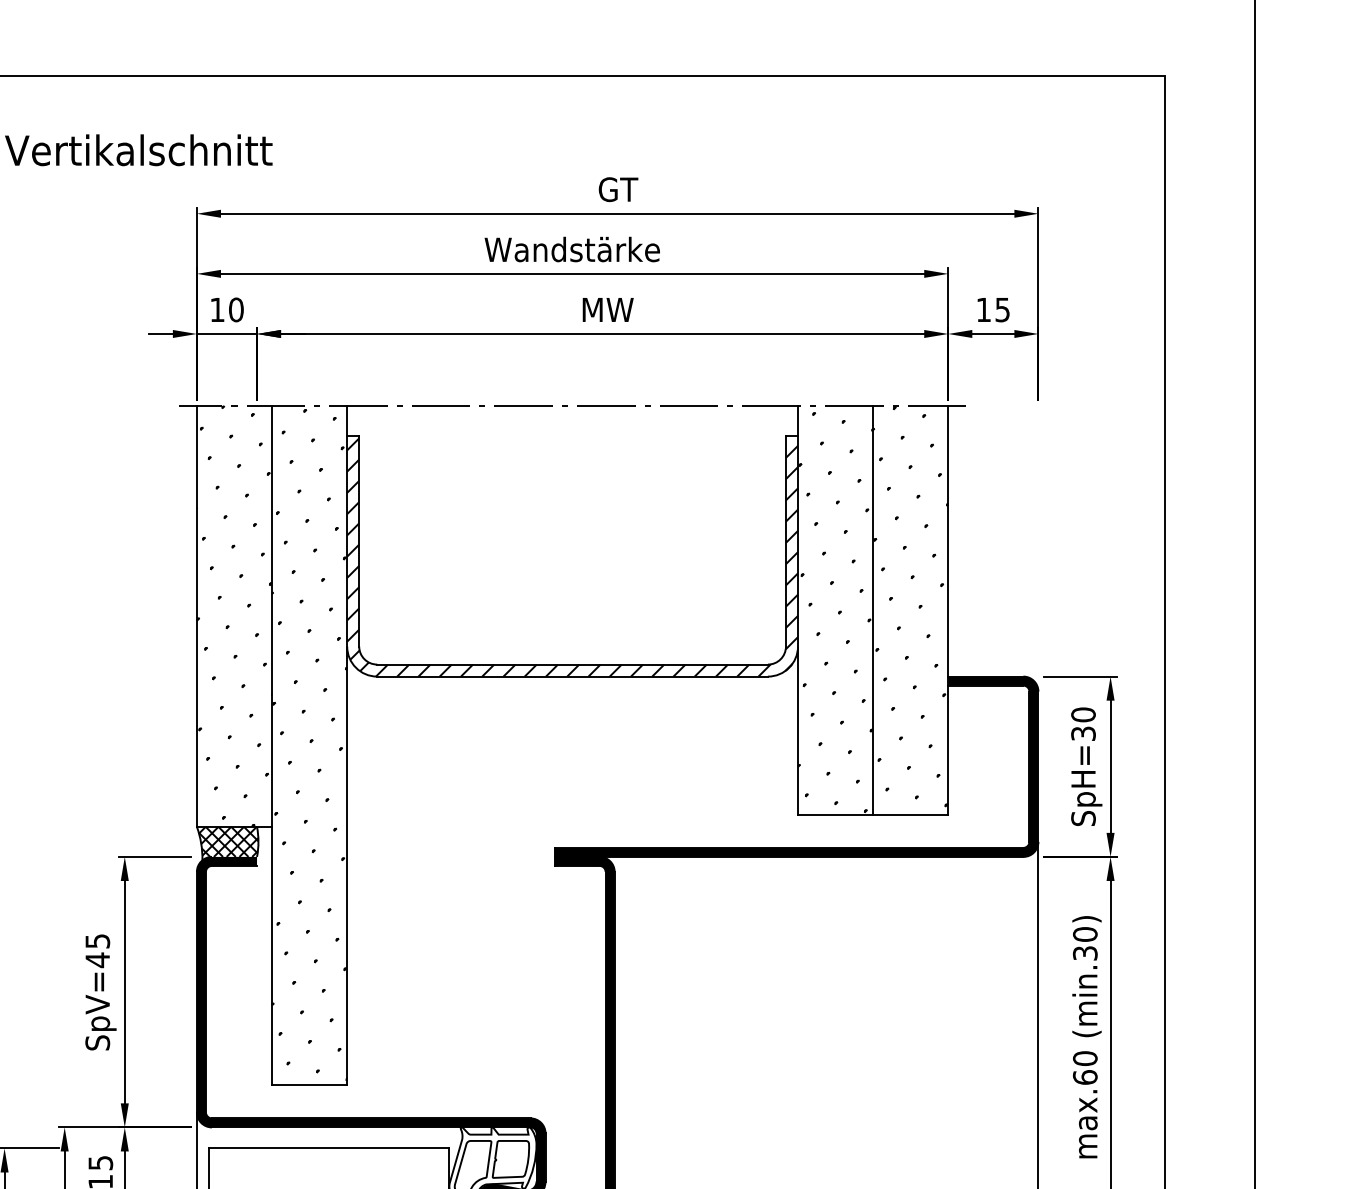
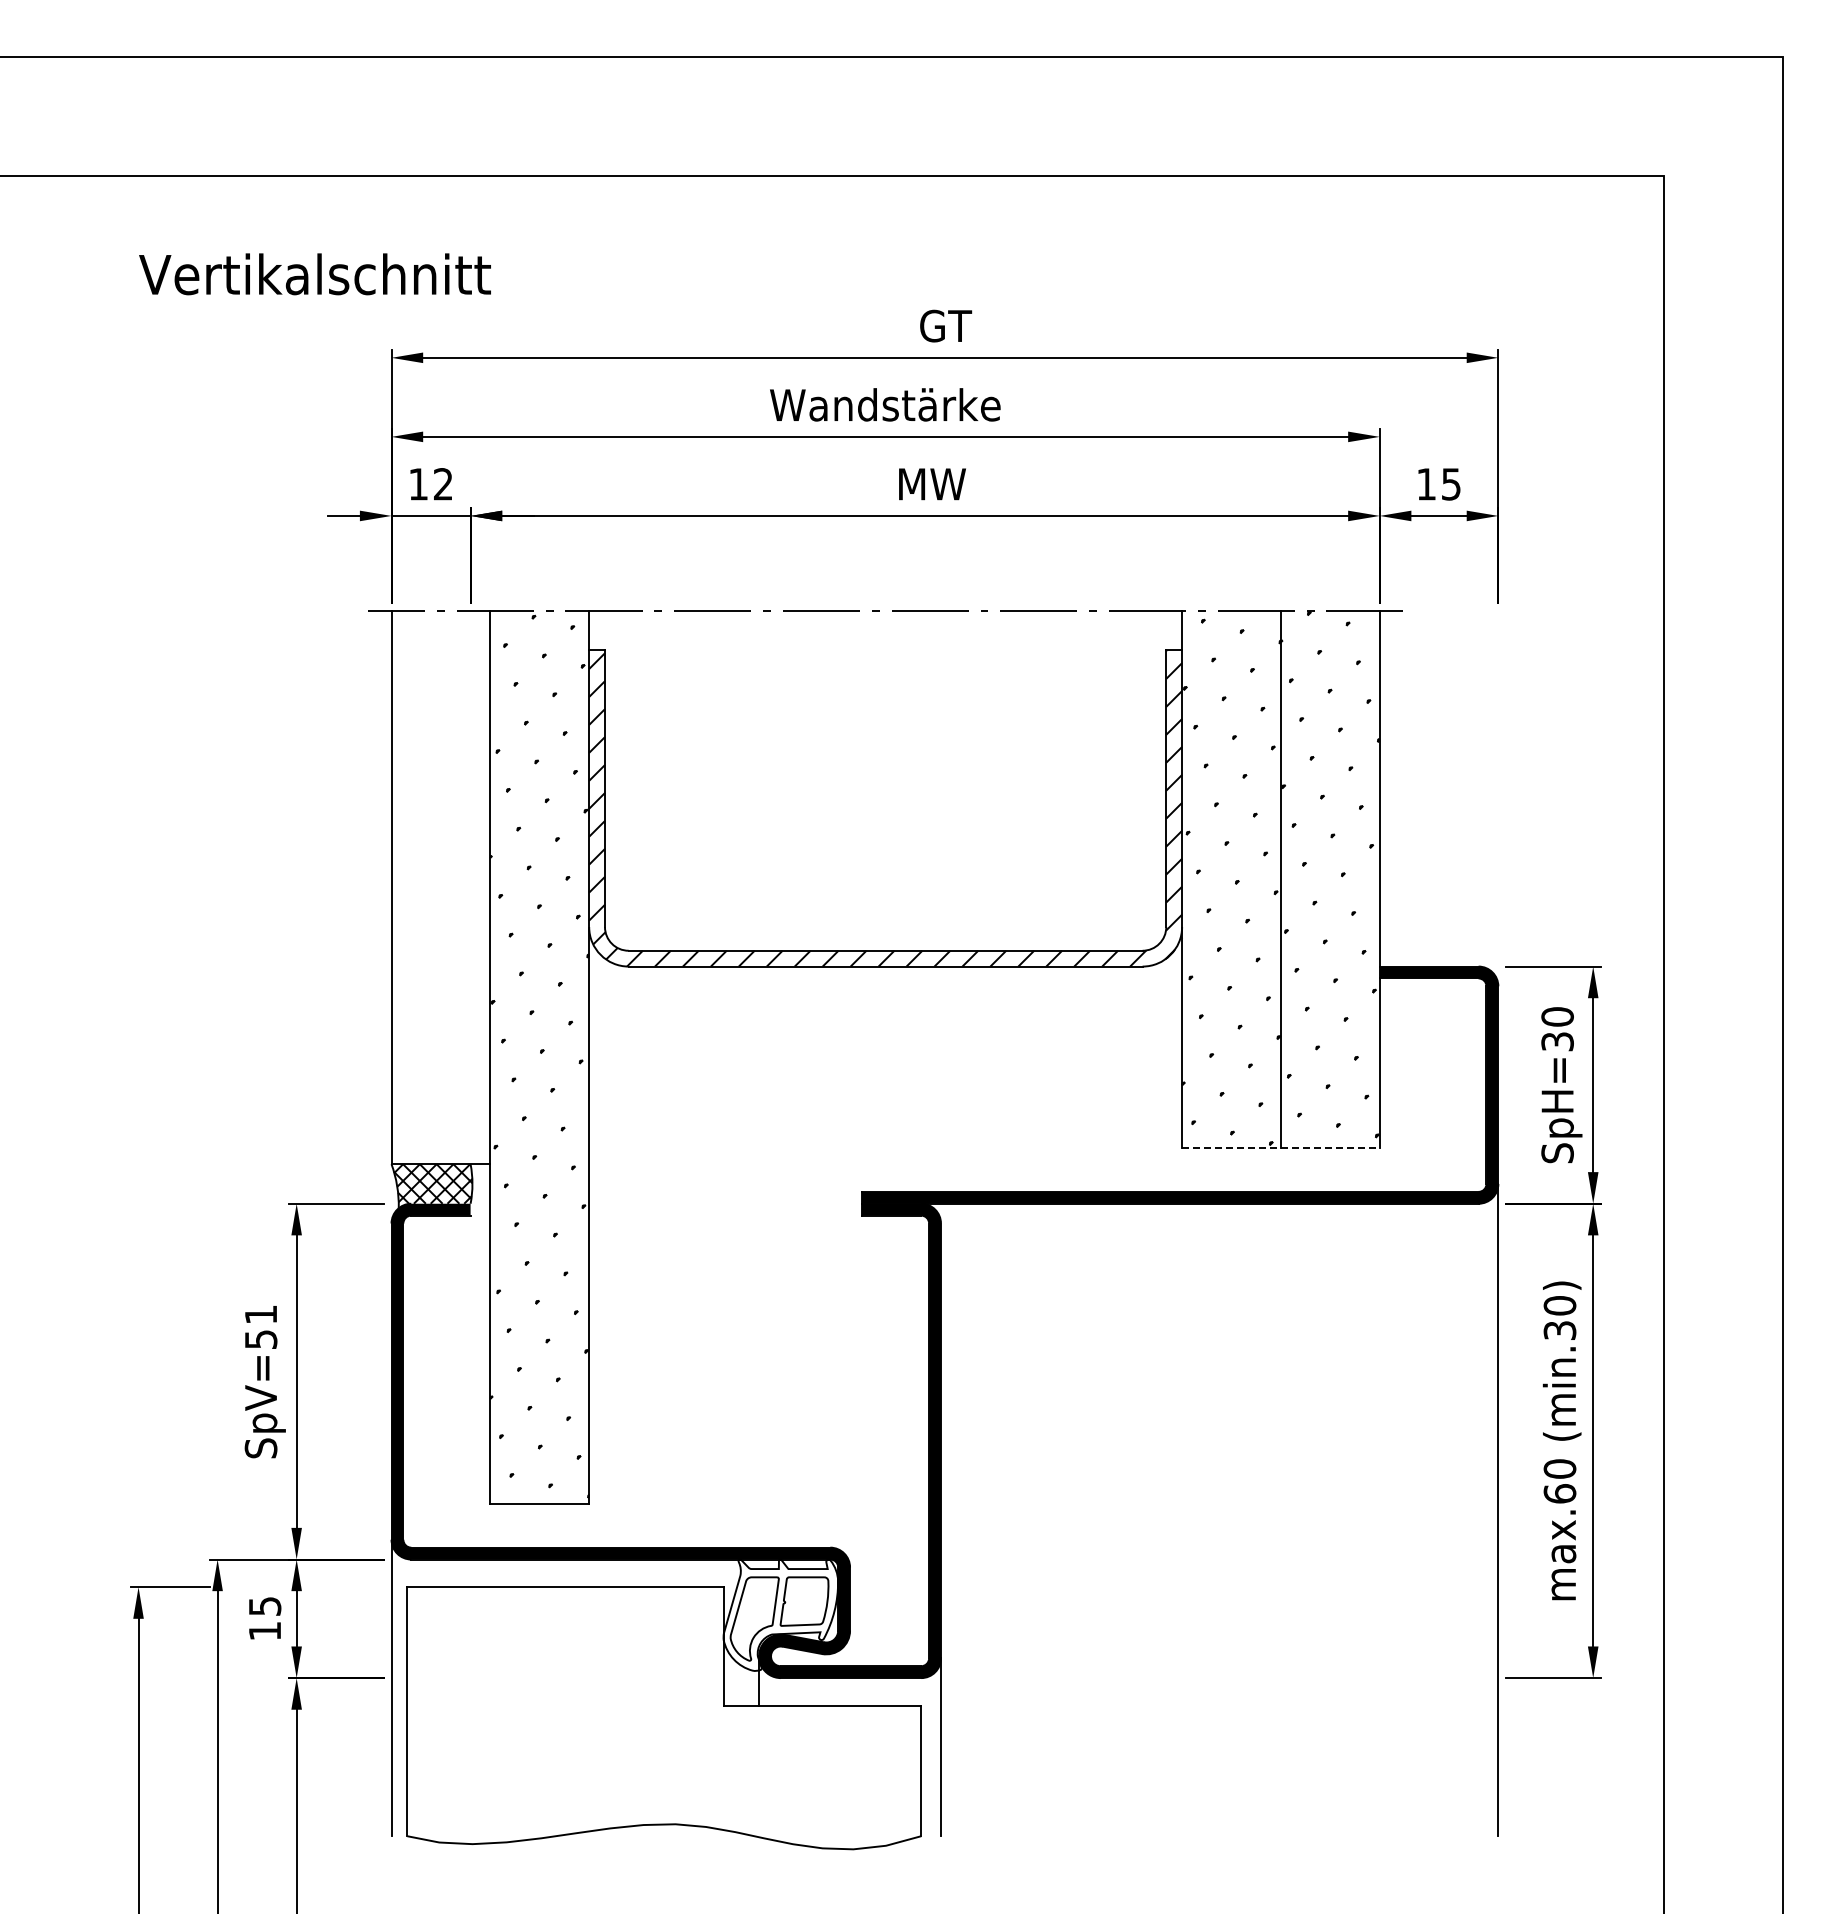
text: (236, 310) -> (443, 484), 10 -> 12
hatch: (234, 616) -> (440, 887), removed
line: (872, 814) -> (1280, 1148), solid -> dashed
text: (98, 951) -> (261, 1327), SpV=45 -> SpV=51

